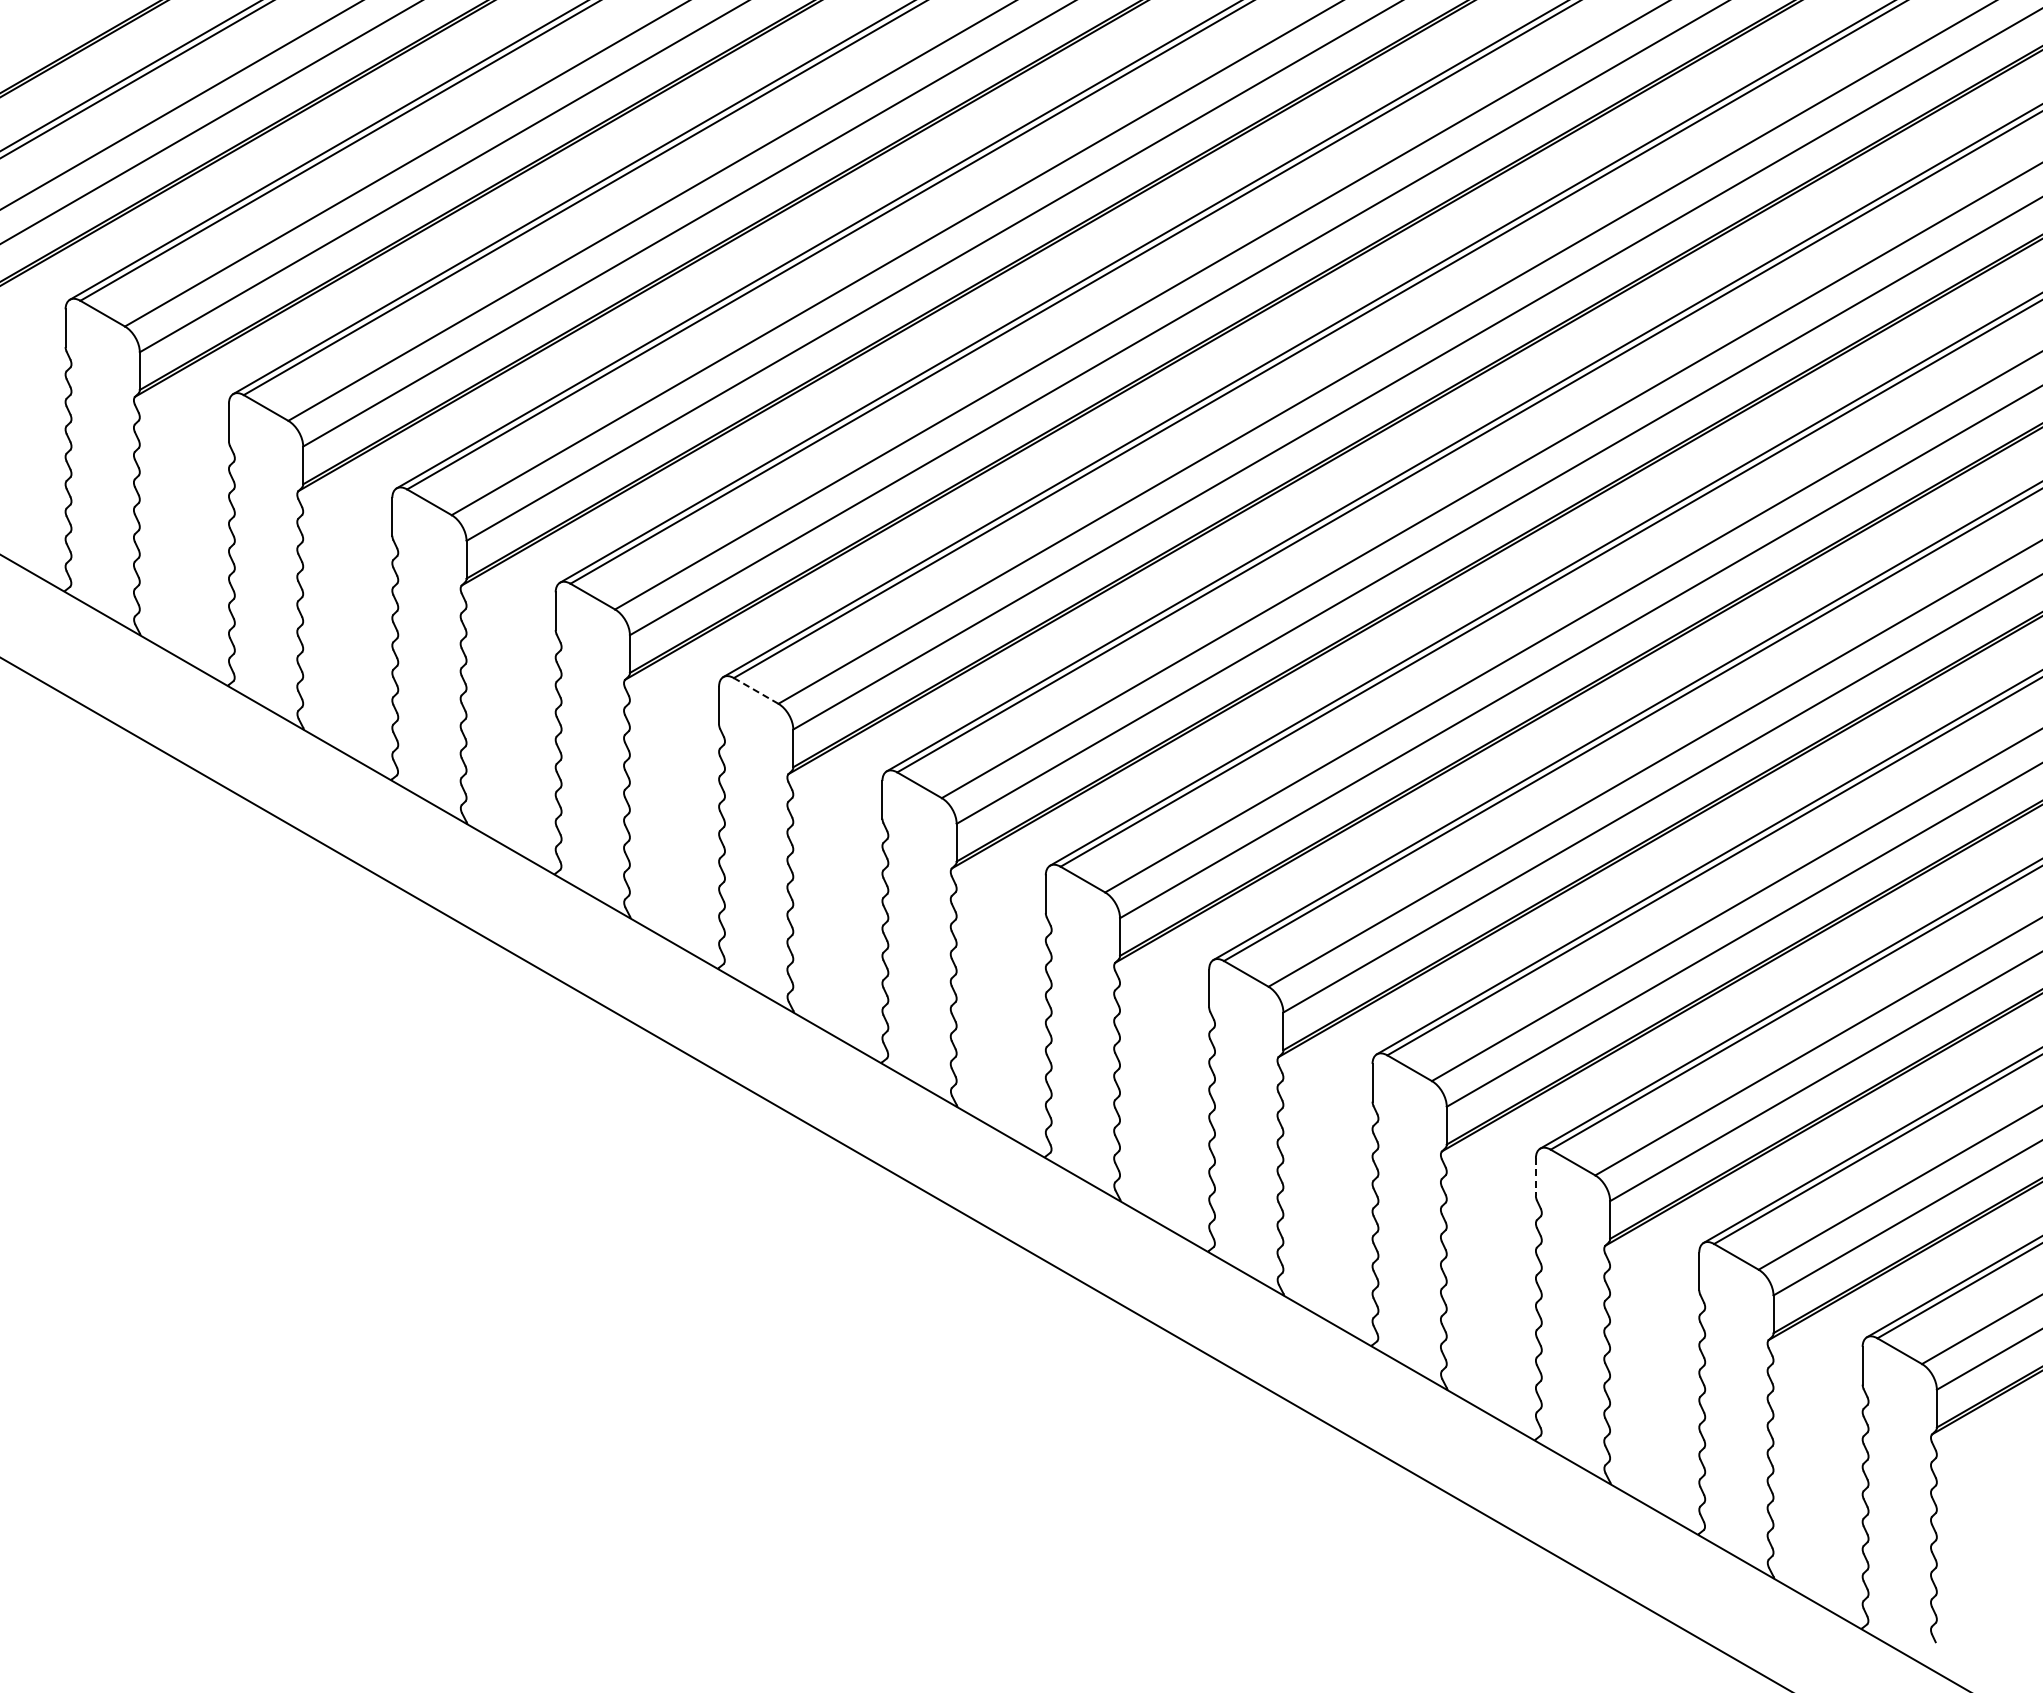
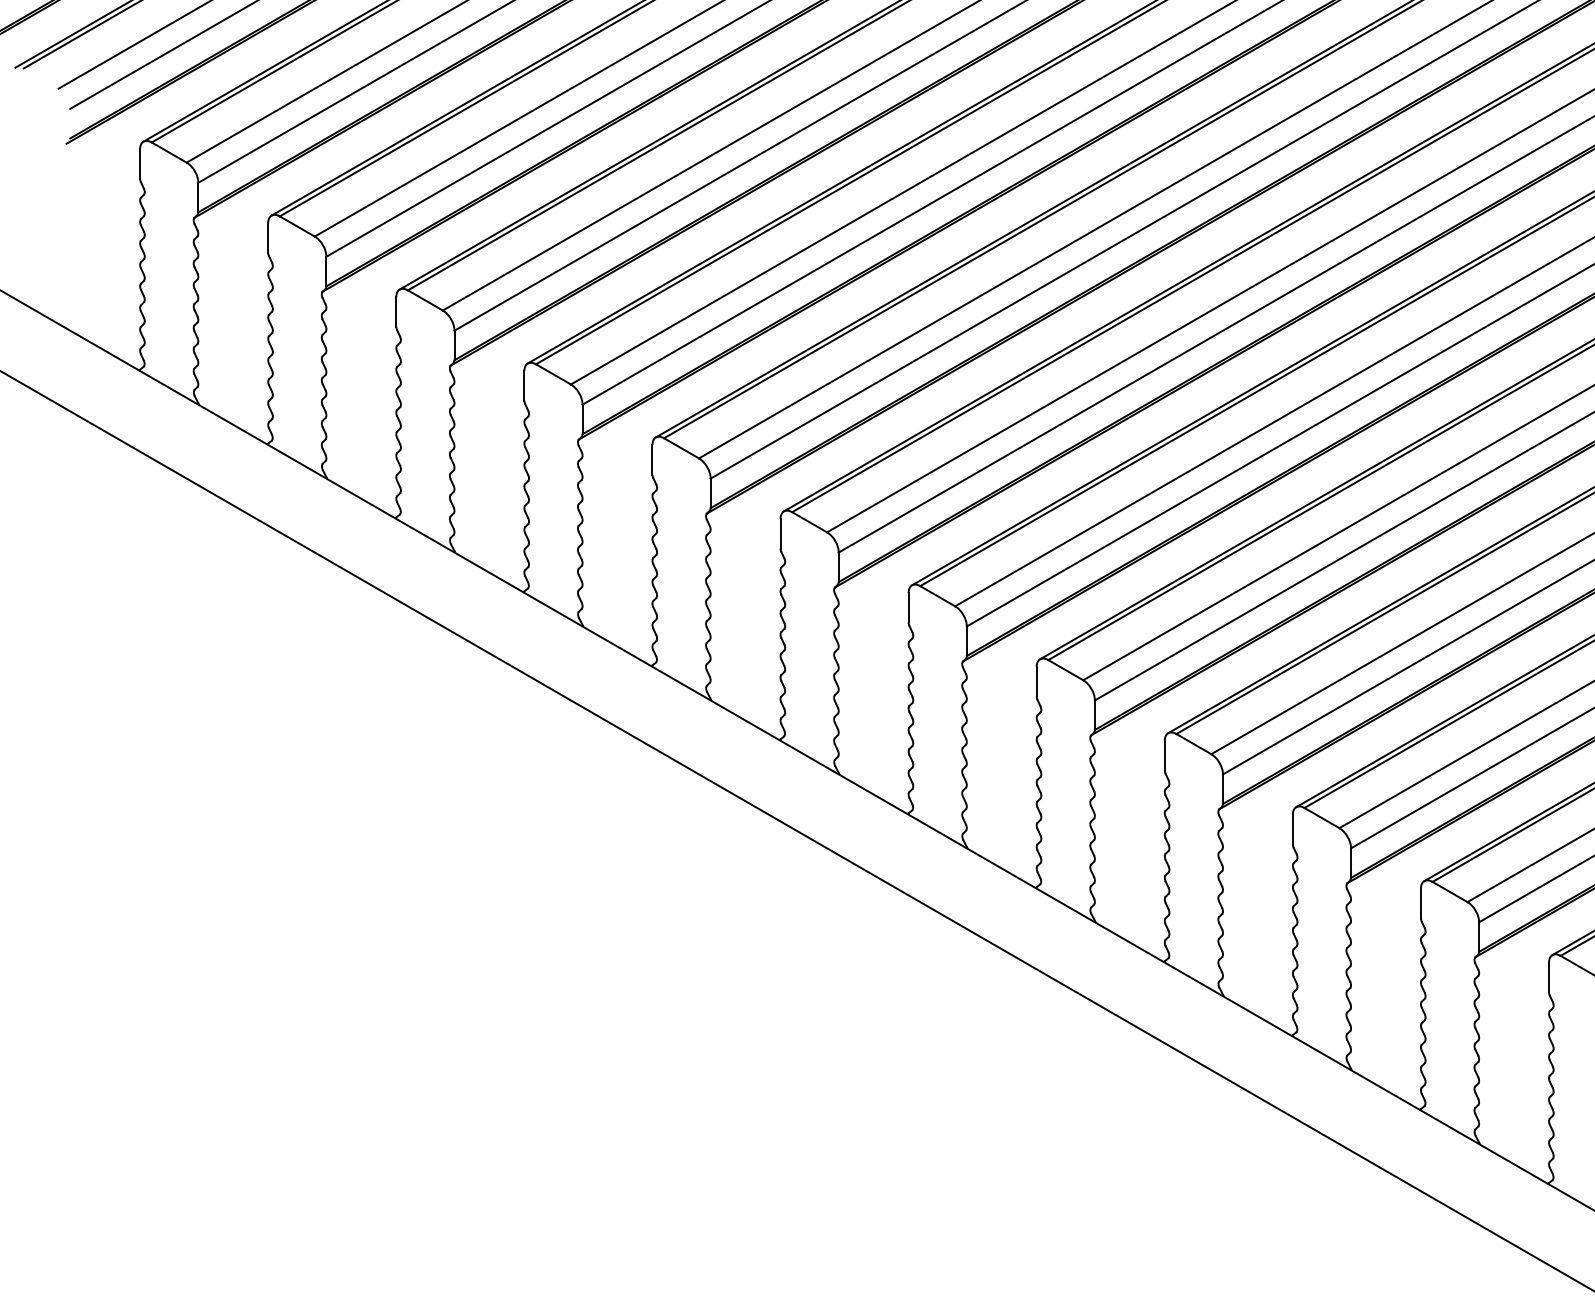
line: (756, 690) -> (681, 447), dashed -> solid
line: (1535, 1177) -> (1292, 829), dashed -> solid

